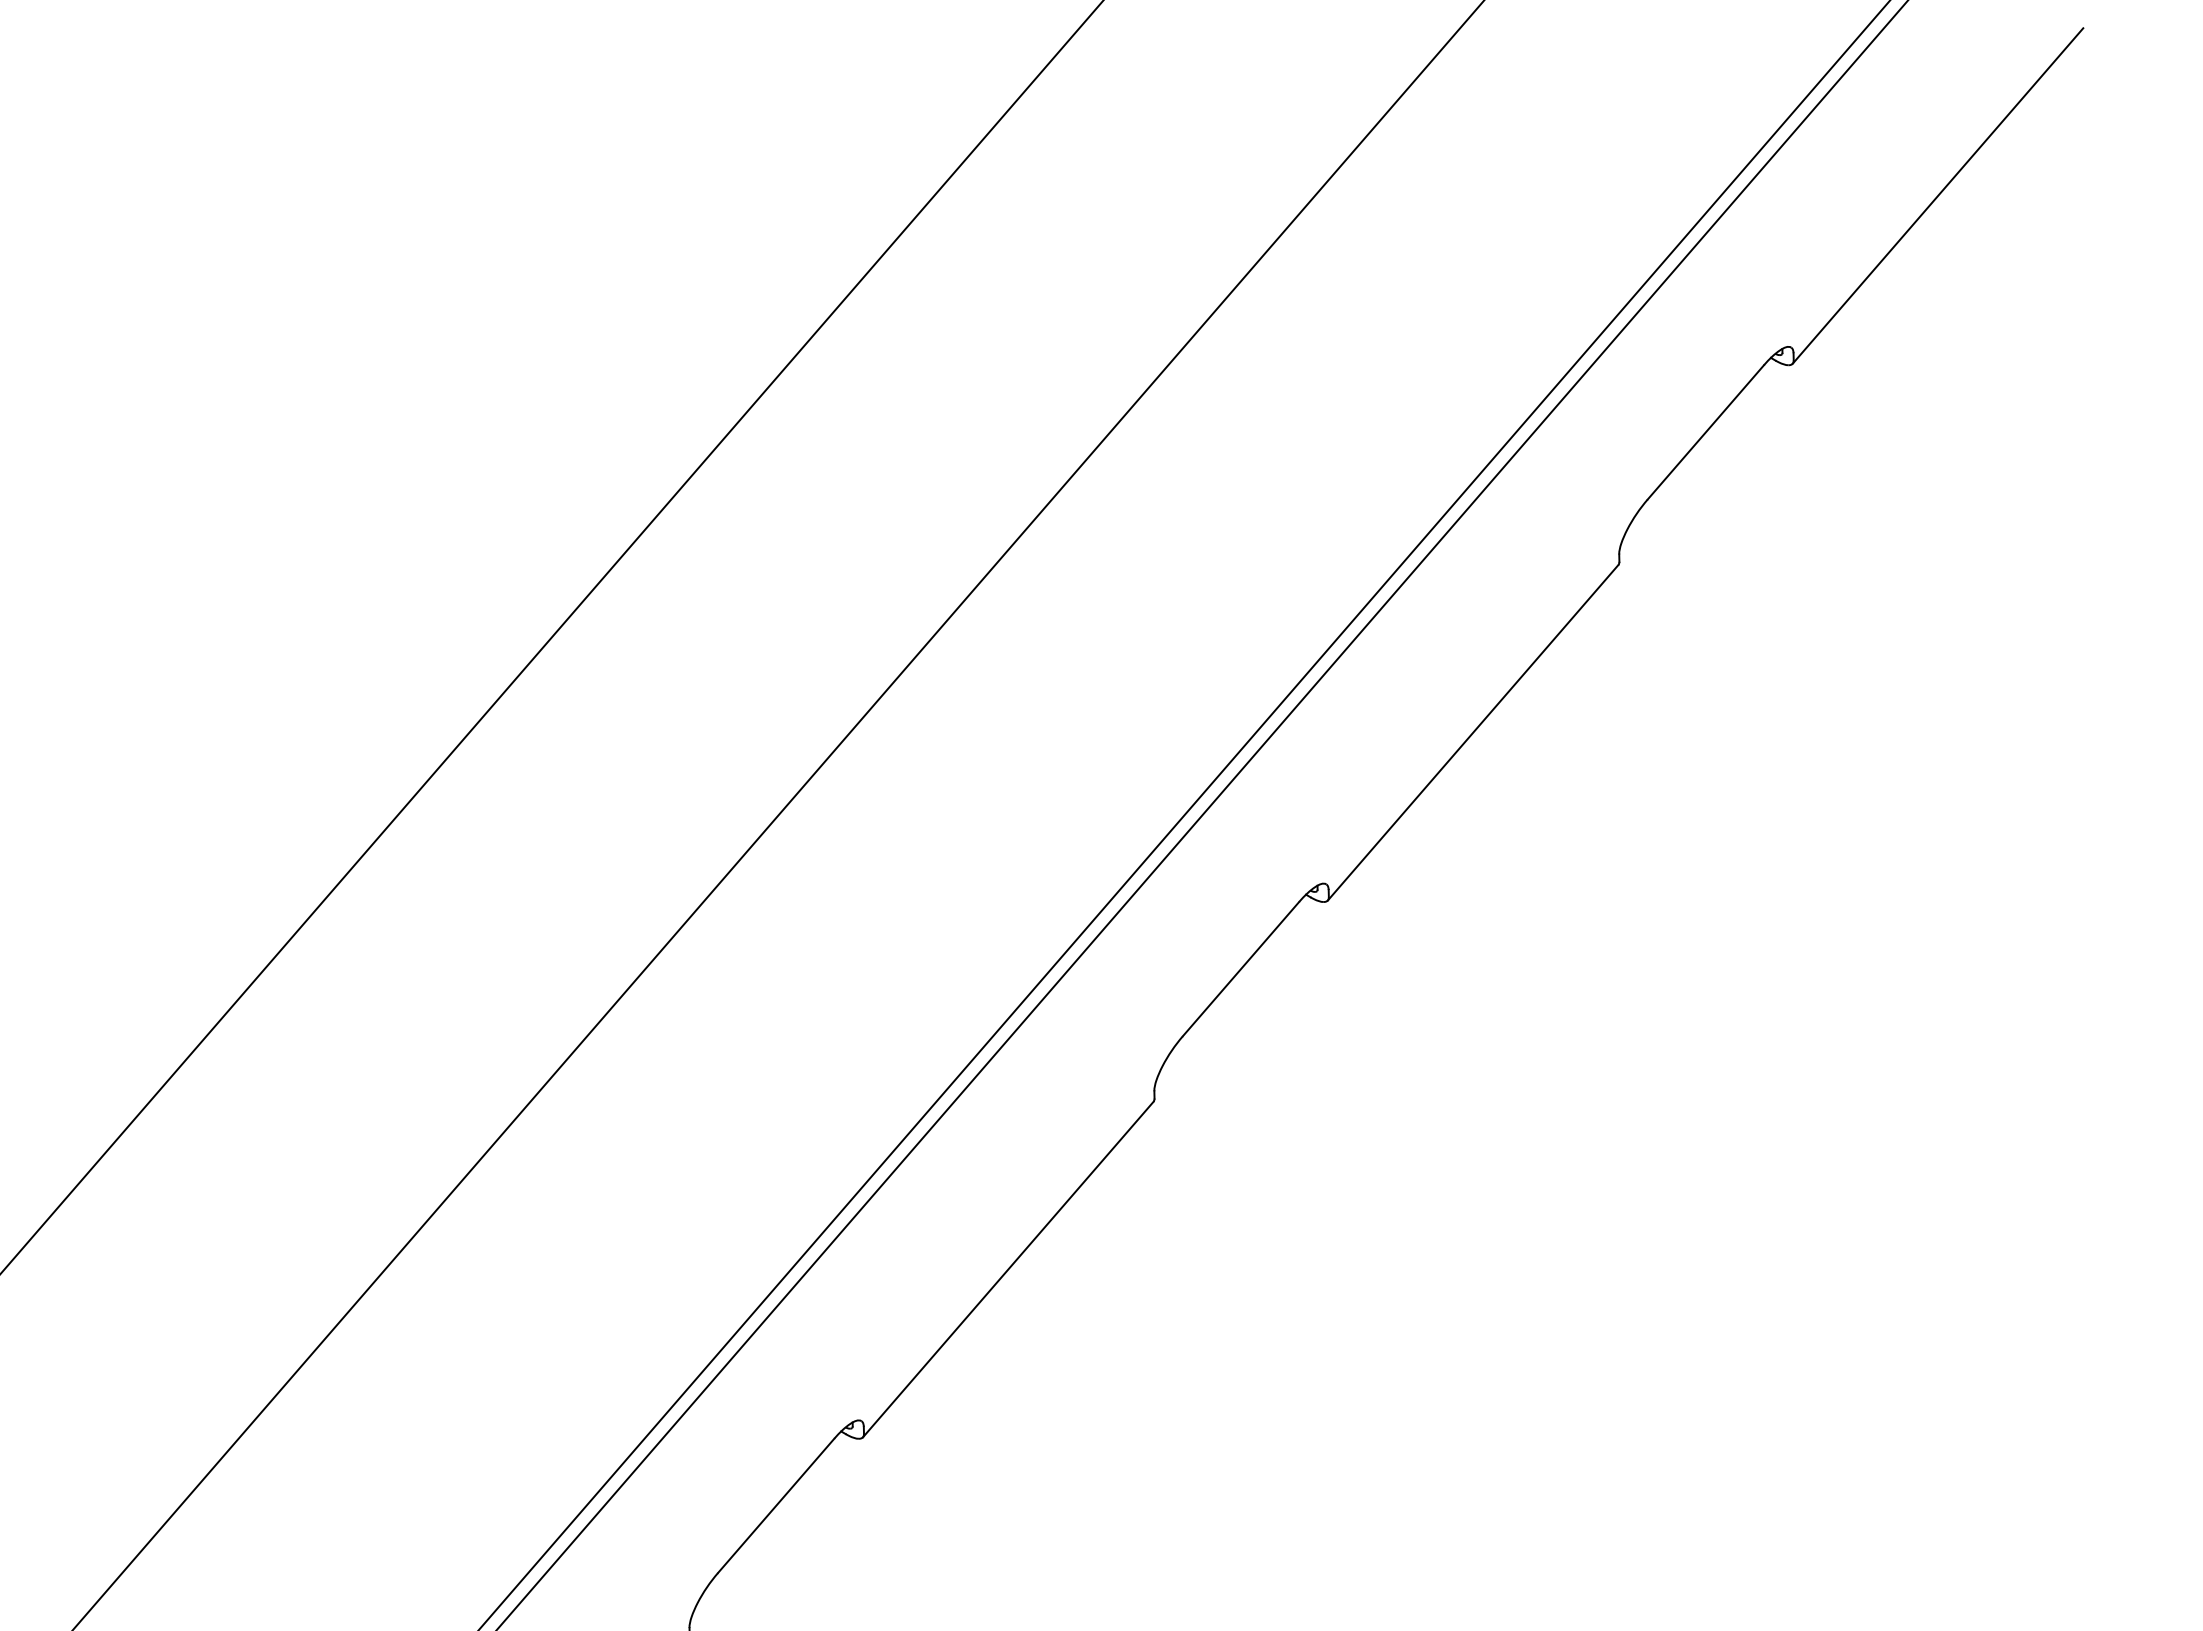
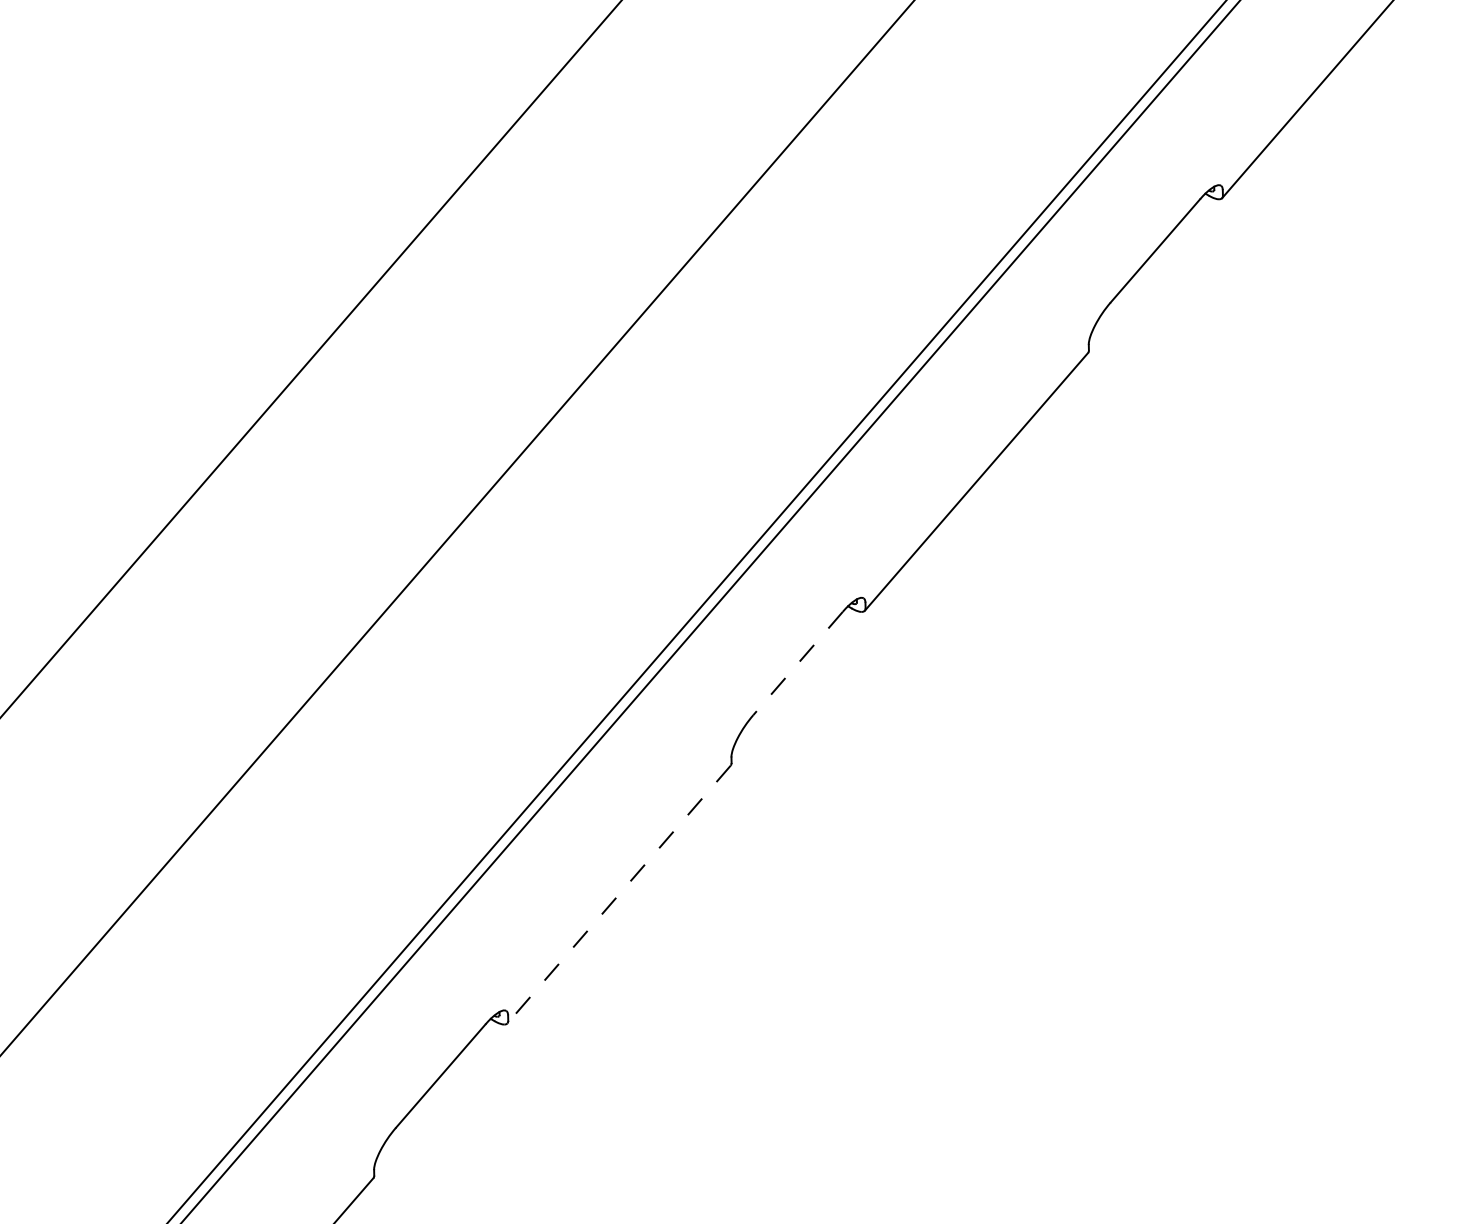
line: (1241, 969) -> (798, 663), solid -> dashed
line: (1008, 1269) -> (619, 894), solid -> dashed

